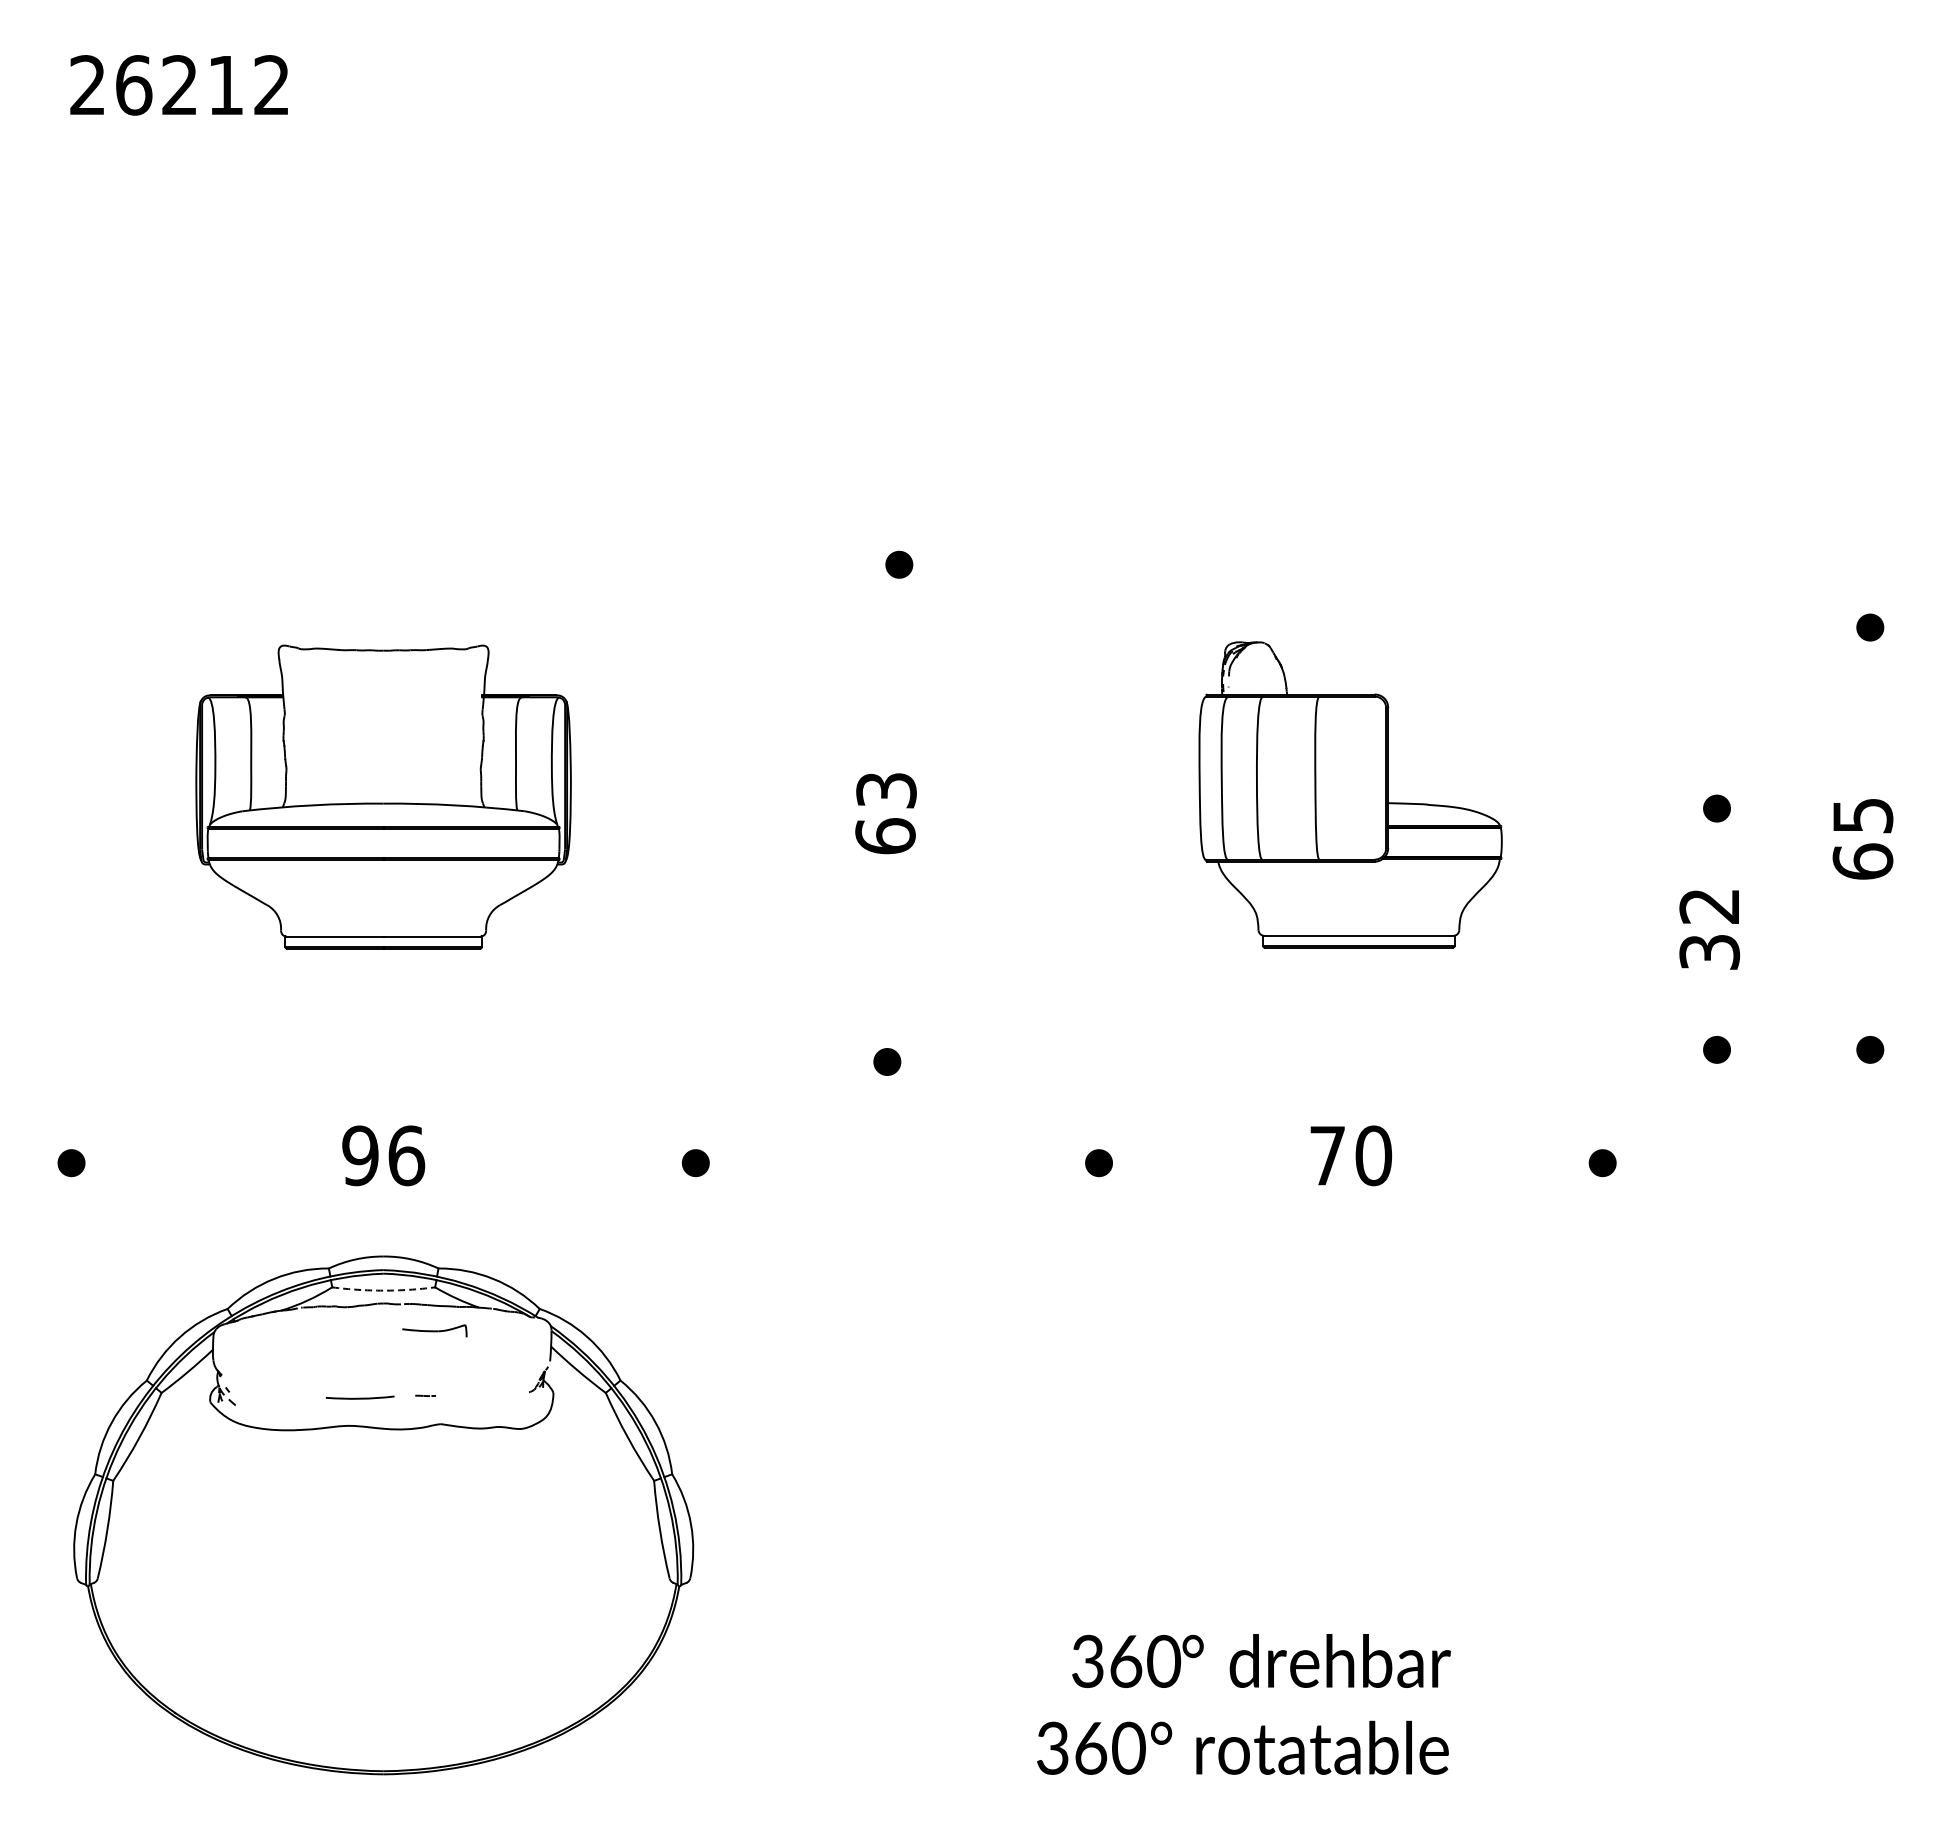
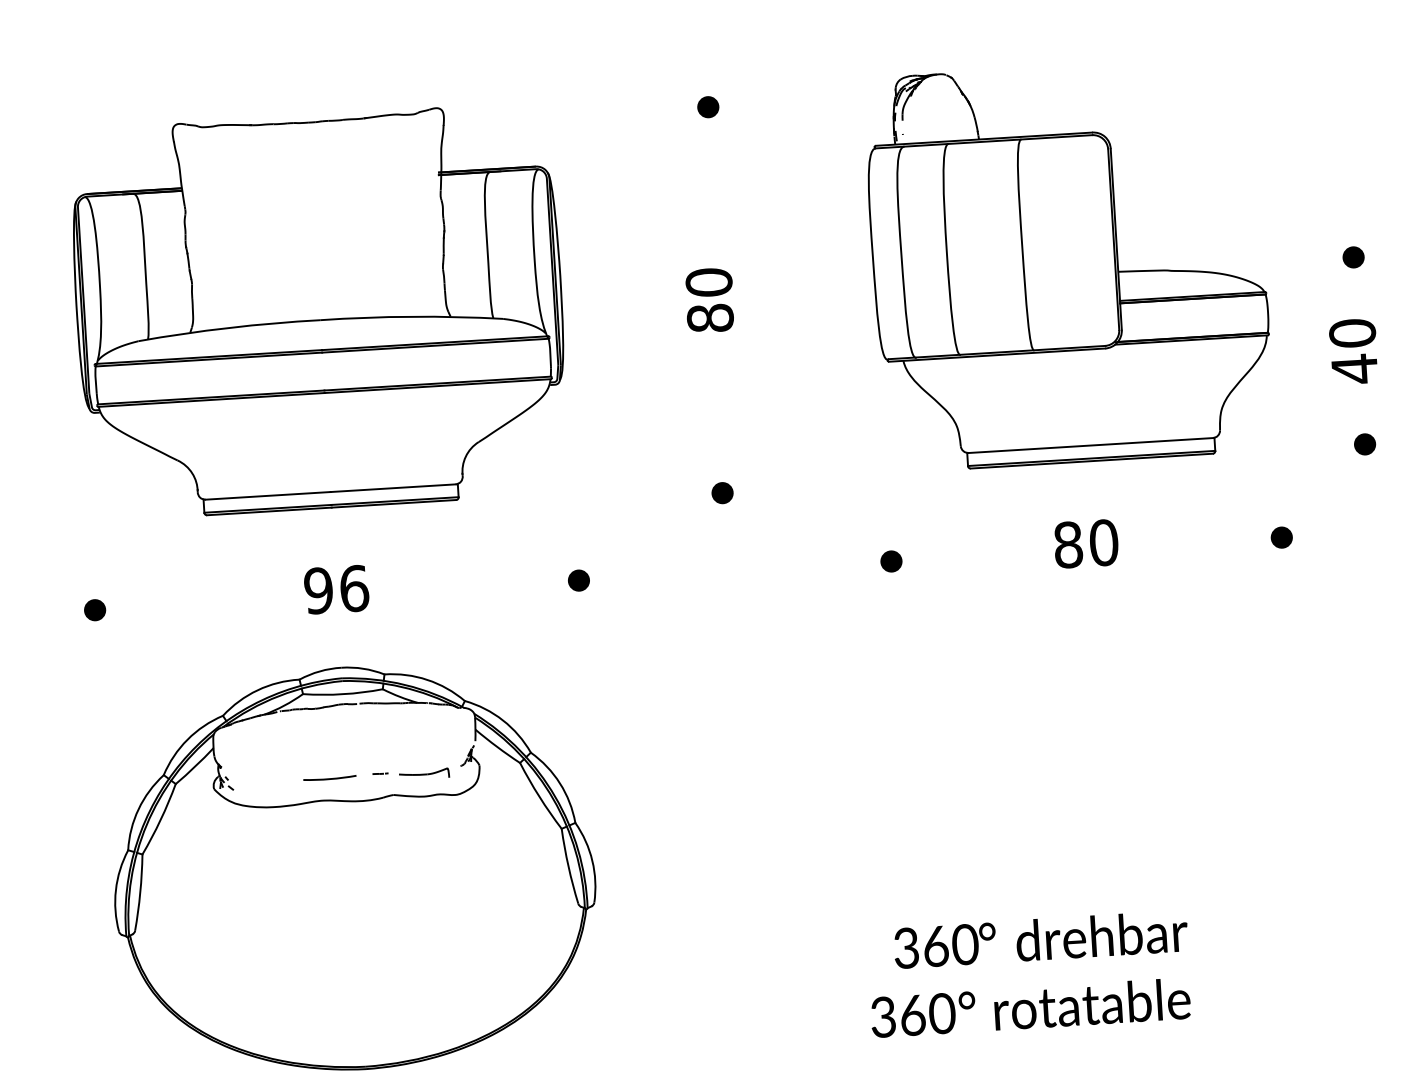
part: (1350, 794) -> (1068, 263), size x1.67
part: (383, 796) -> (319, 311), size x1.67
text: (885, 813) -> (709, 300), 63 -> 80
text: (1709, 929) -> (1353, 351), 32 -> 40
text: (1327, 1155) -> (1068, 544), 70 -> 80
arc: (383, 1290) -> (342, 694), dashed -> solid
part: (434, 1330) -> (424, 773), moved

